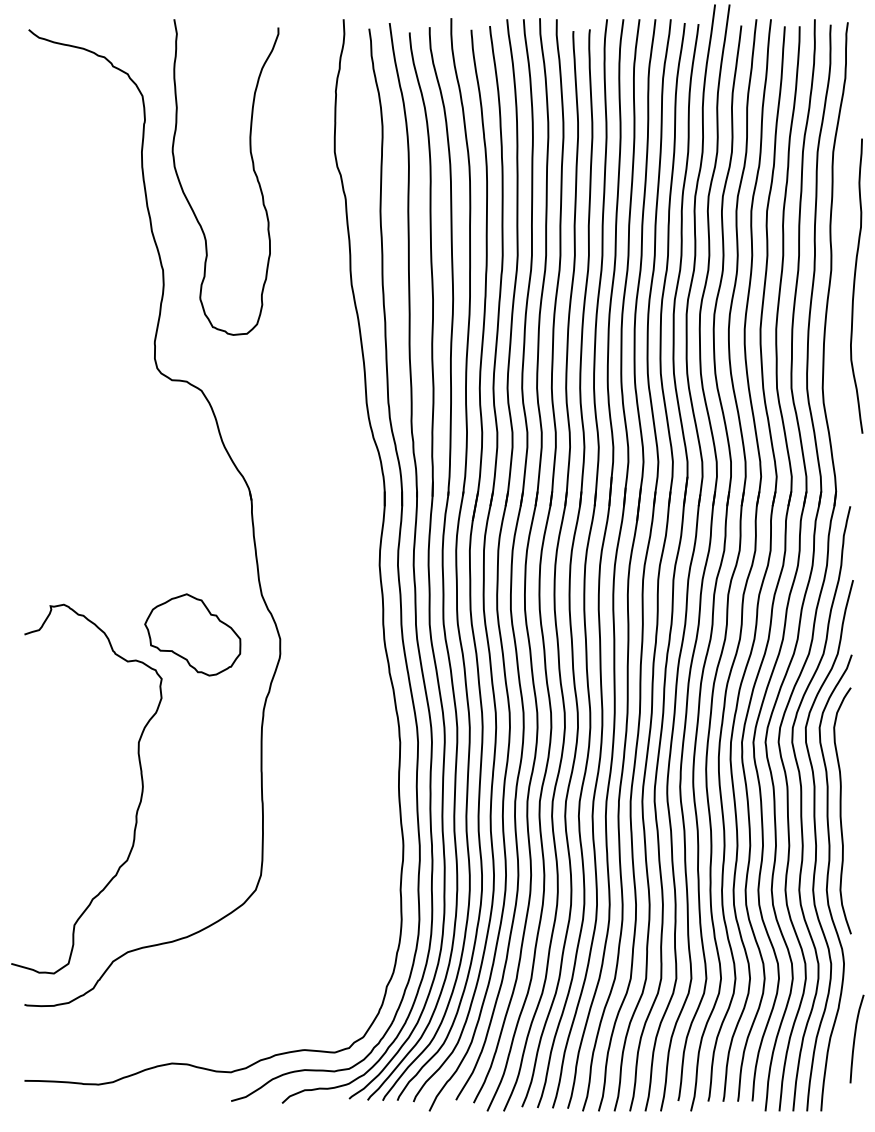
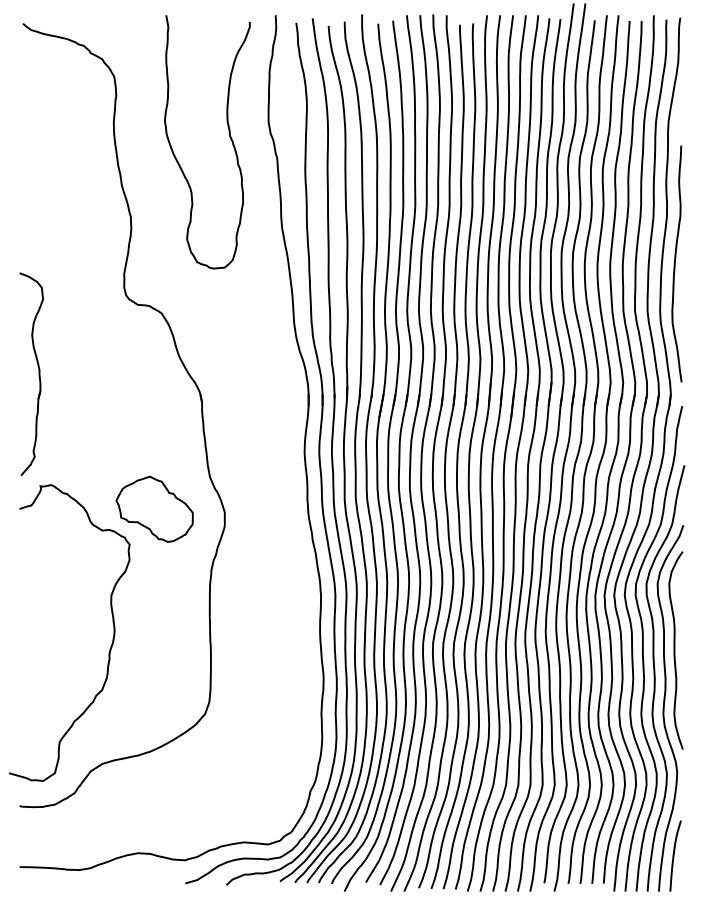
curve: (252, 168) -> (229, 135), moved
curve: (854, 285) -> (675, 263), moved
part: (48, 466) -> (38, 374), added
curve: (855, 1038) -> (674, 855), moved

